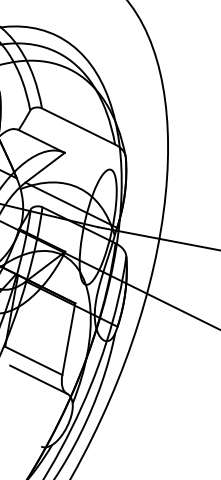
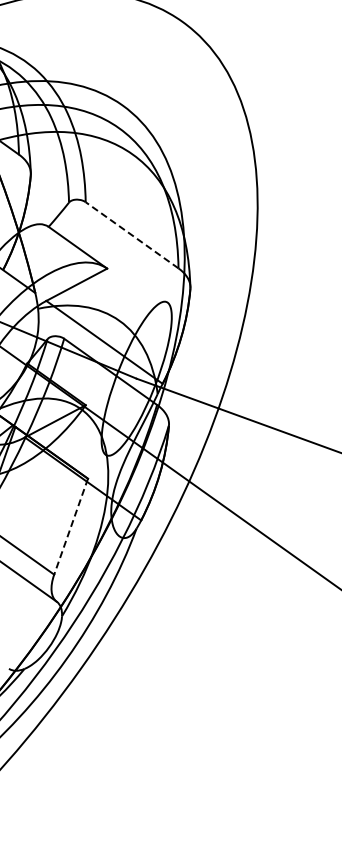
line: (78, 126) -> (131, 235), solid -> dashed
line: (69, 339) -> (71, 526), solid -> dashed

